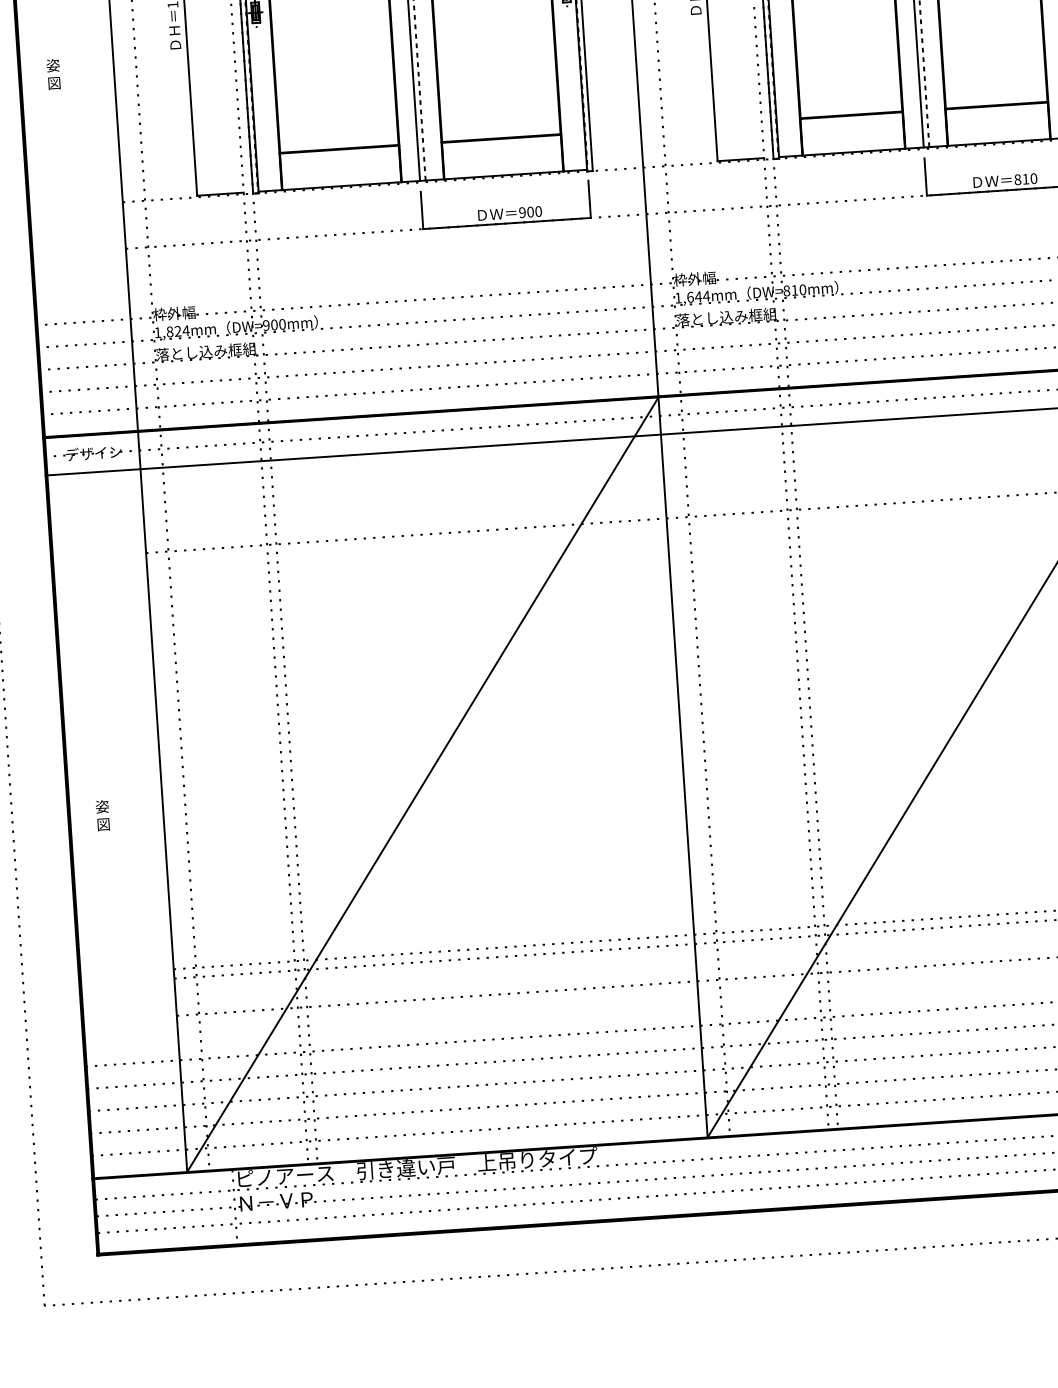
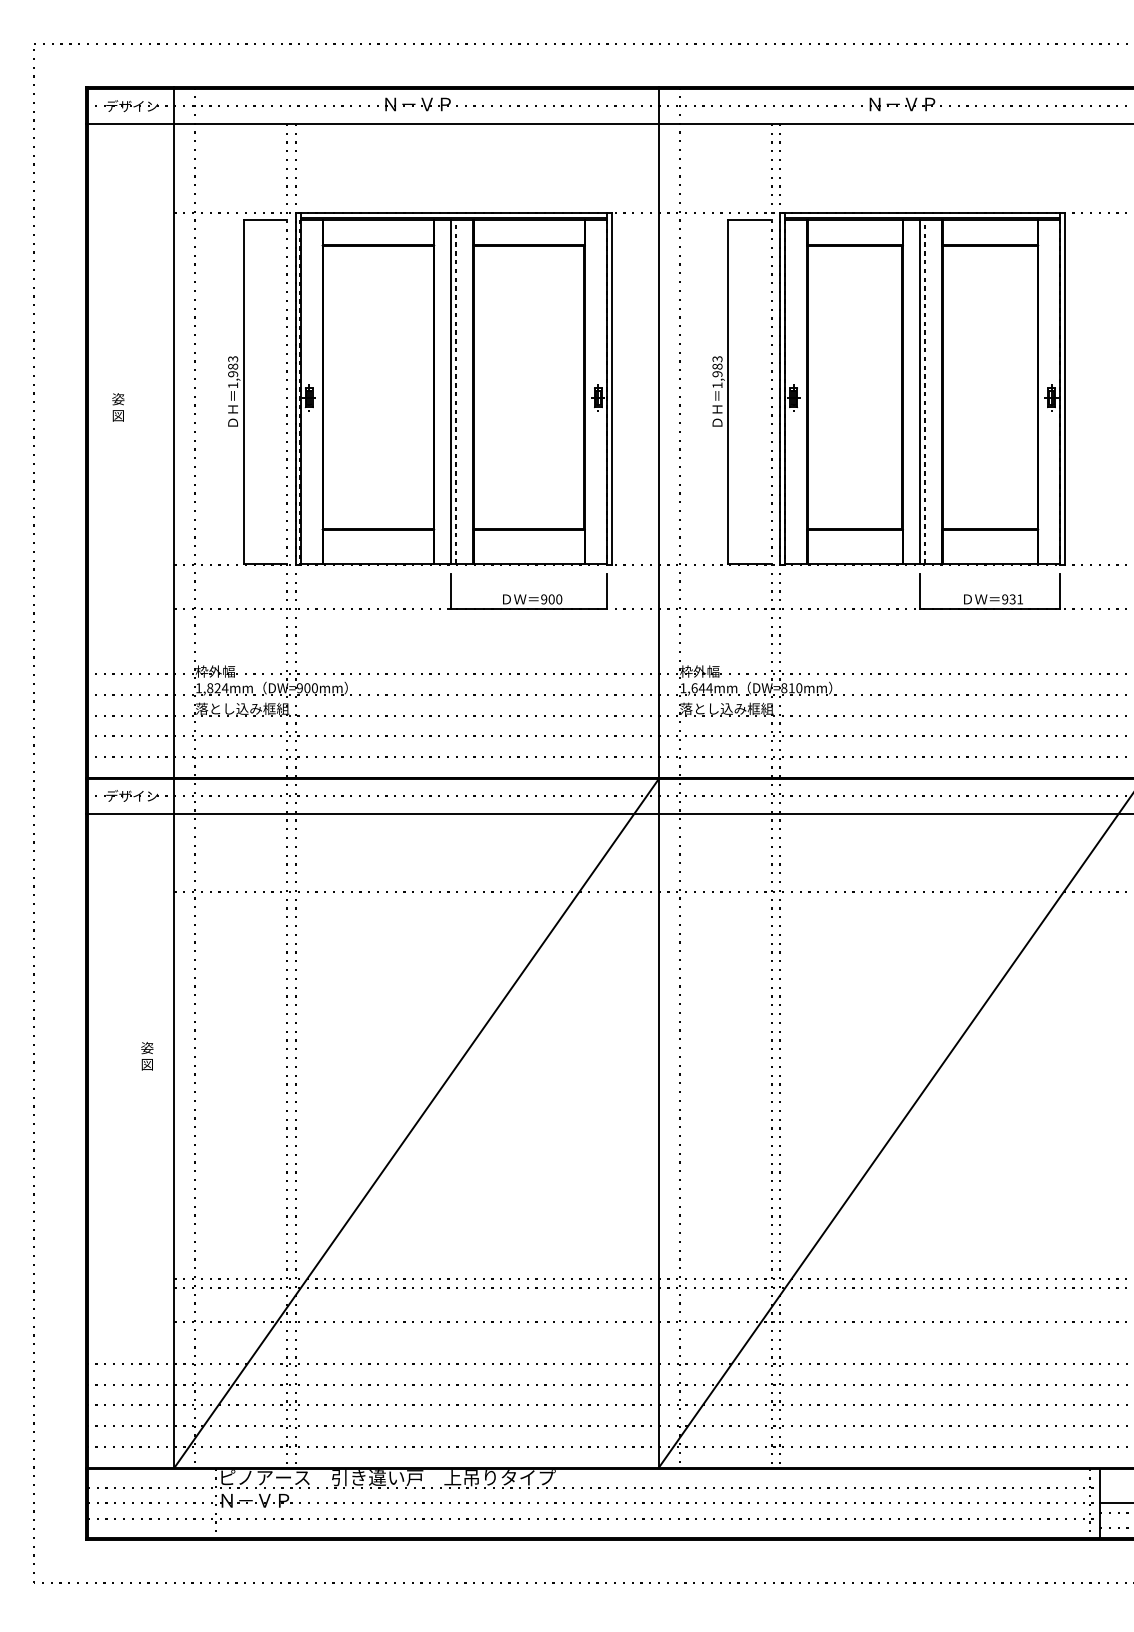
text: (53, 74) -> (118, 407), moved
text: (1025, 179) -> (1012, 599), 810 -> 931
text: (103, 815) -> (147, 1056), moved

